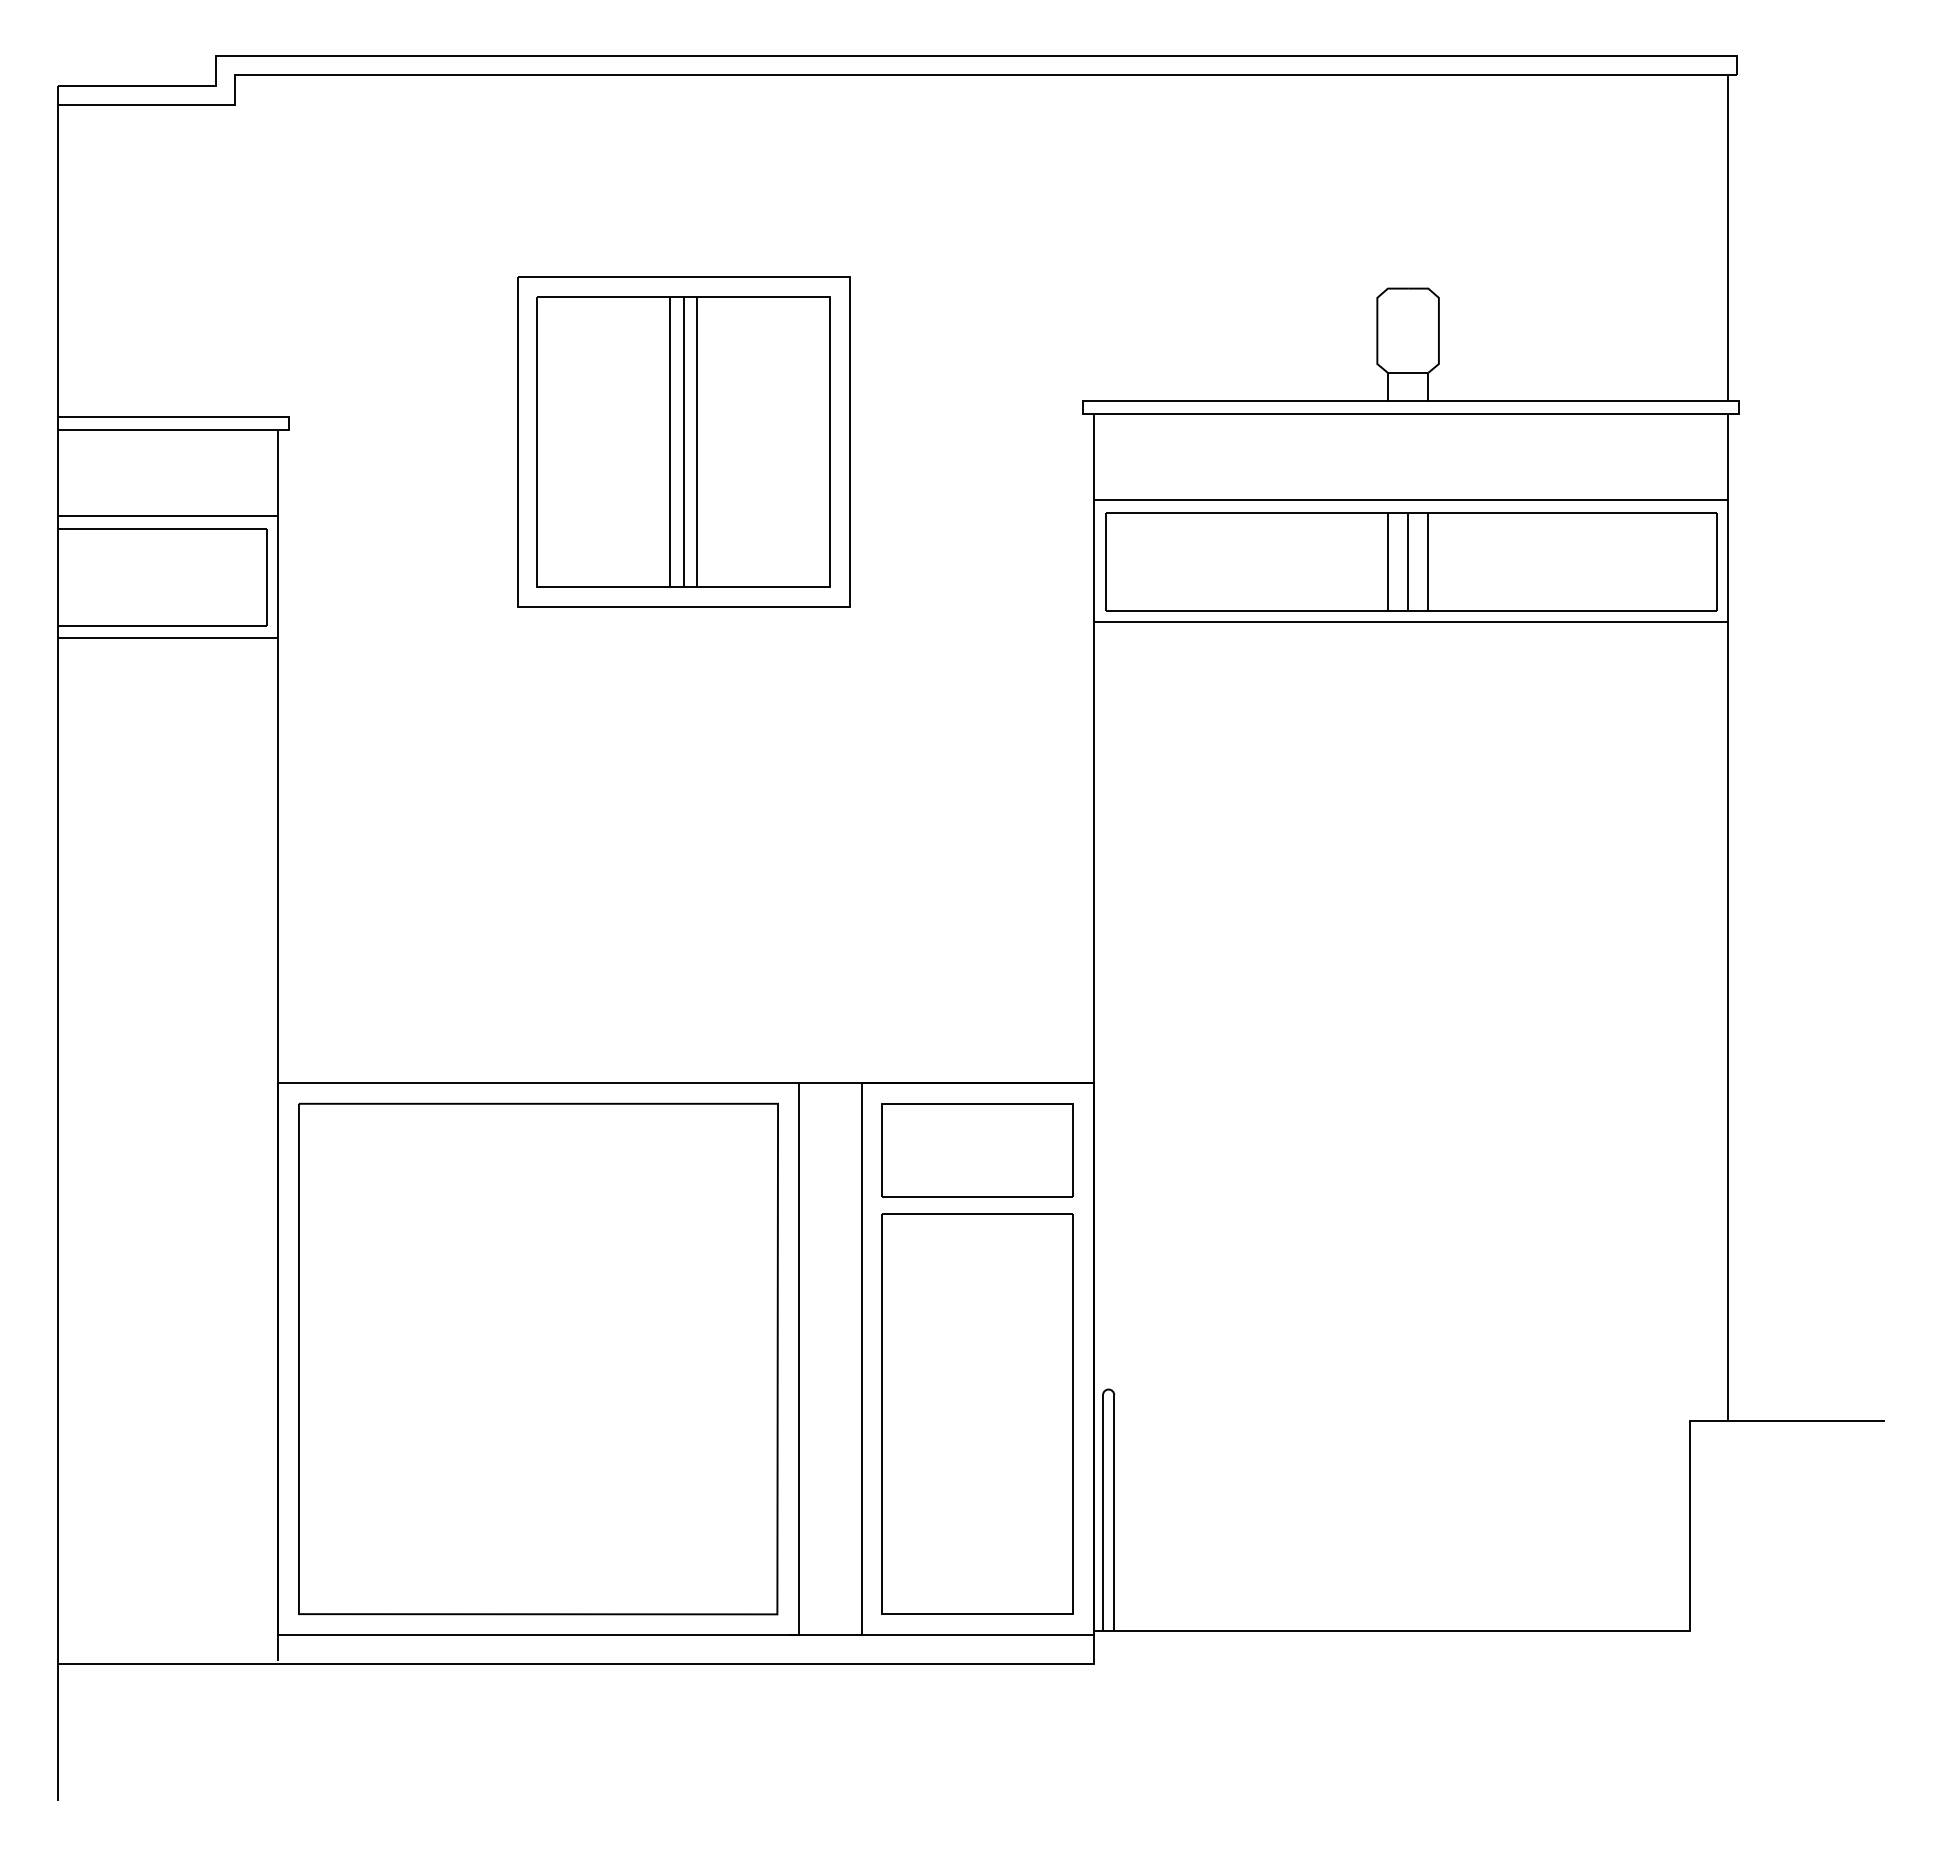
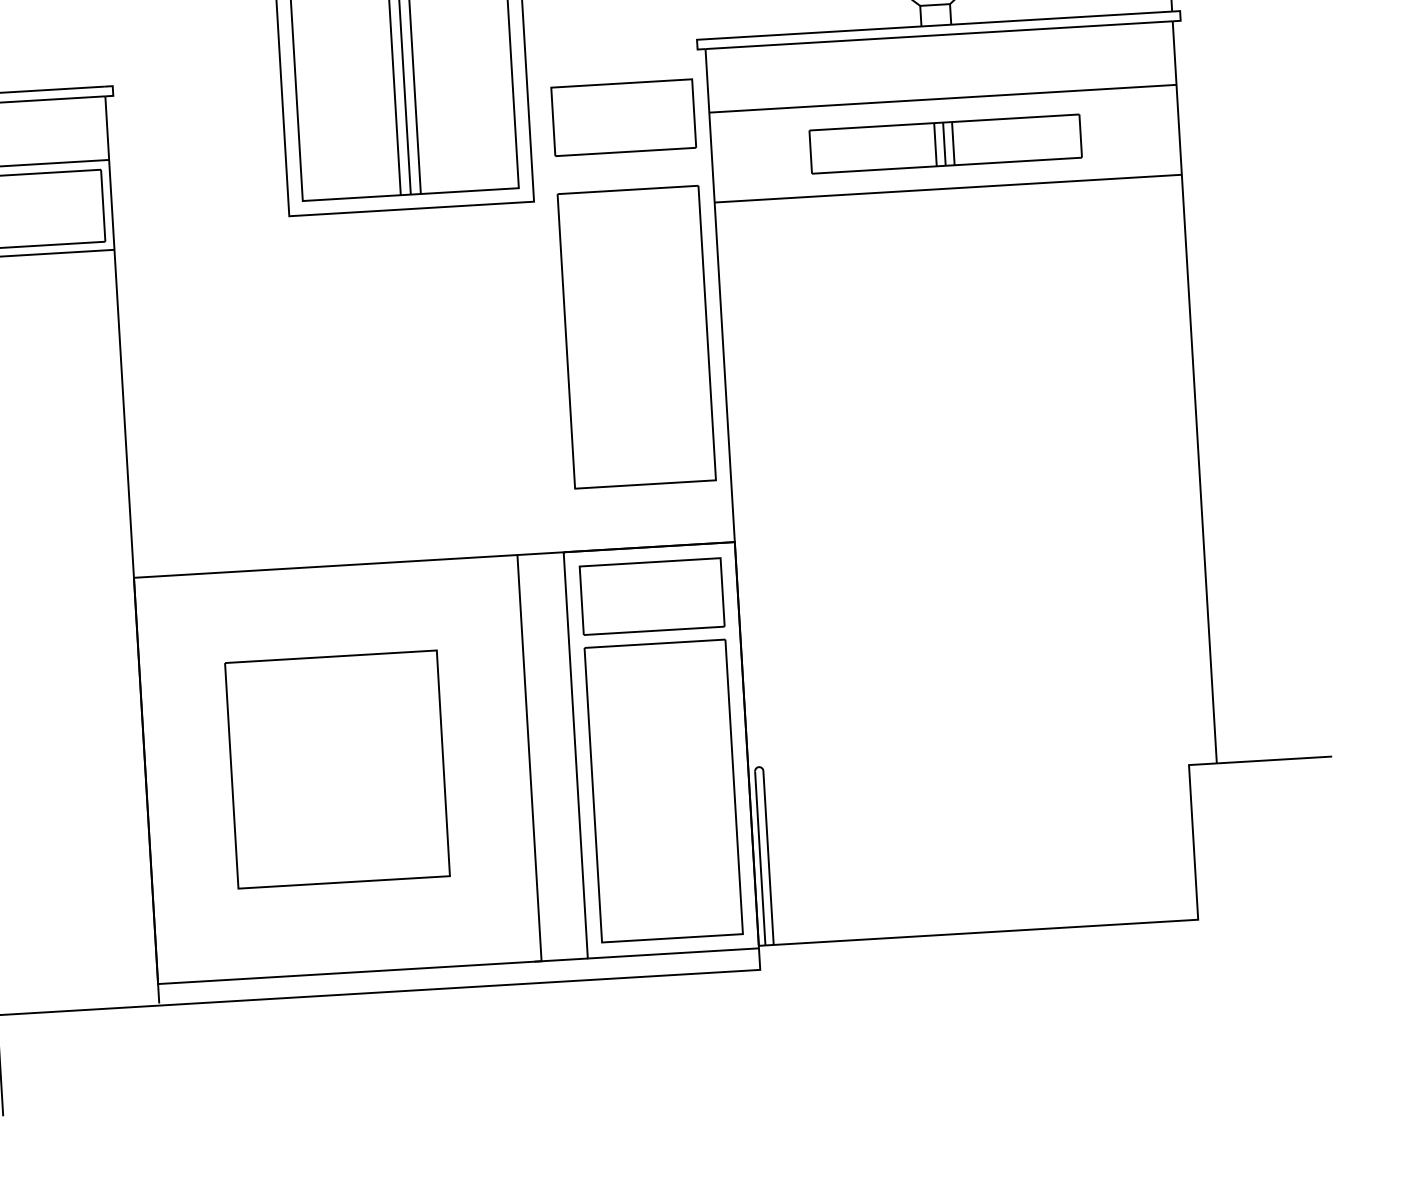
part: (977, 500) -> (623, 117), added
part: (1411, 561) -> (945, 143), size x0.6
part: (977, 797) -> (636, 336), added
part: (538, 1358) -> (337, 769), size x0.6

